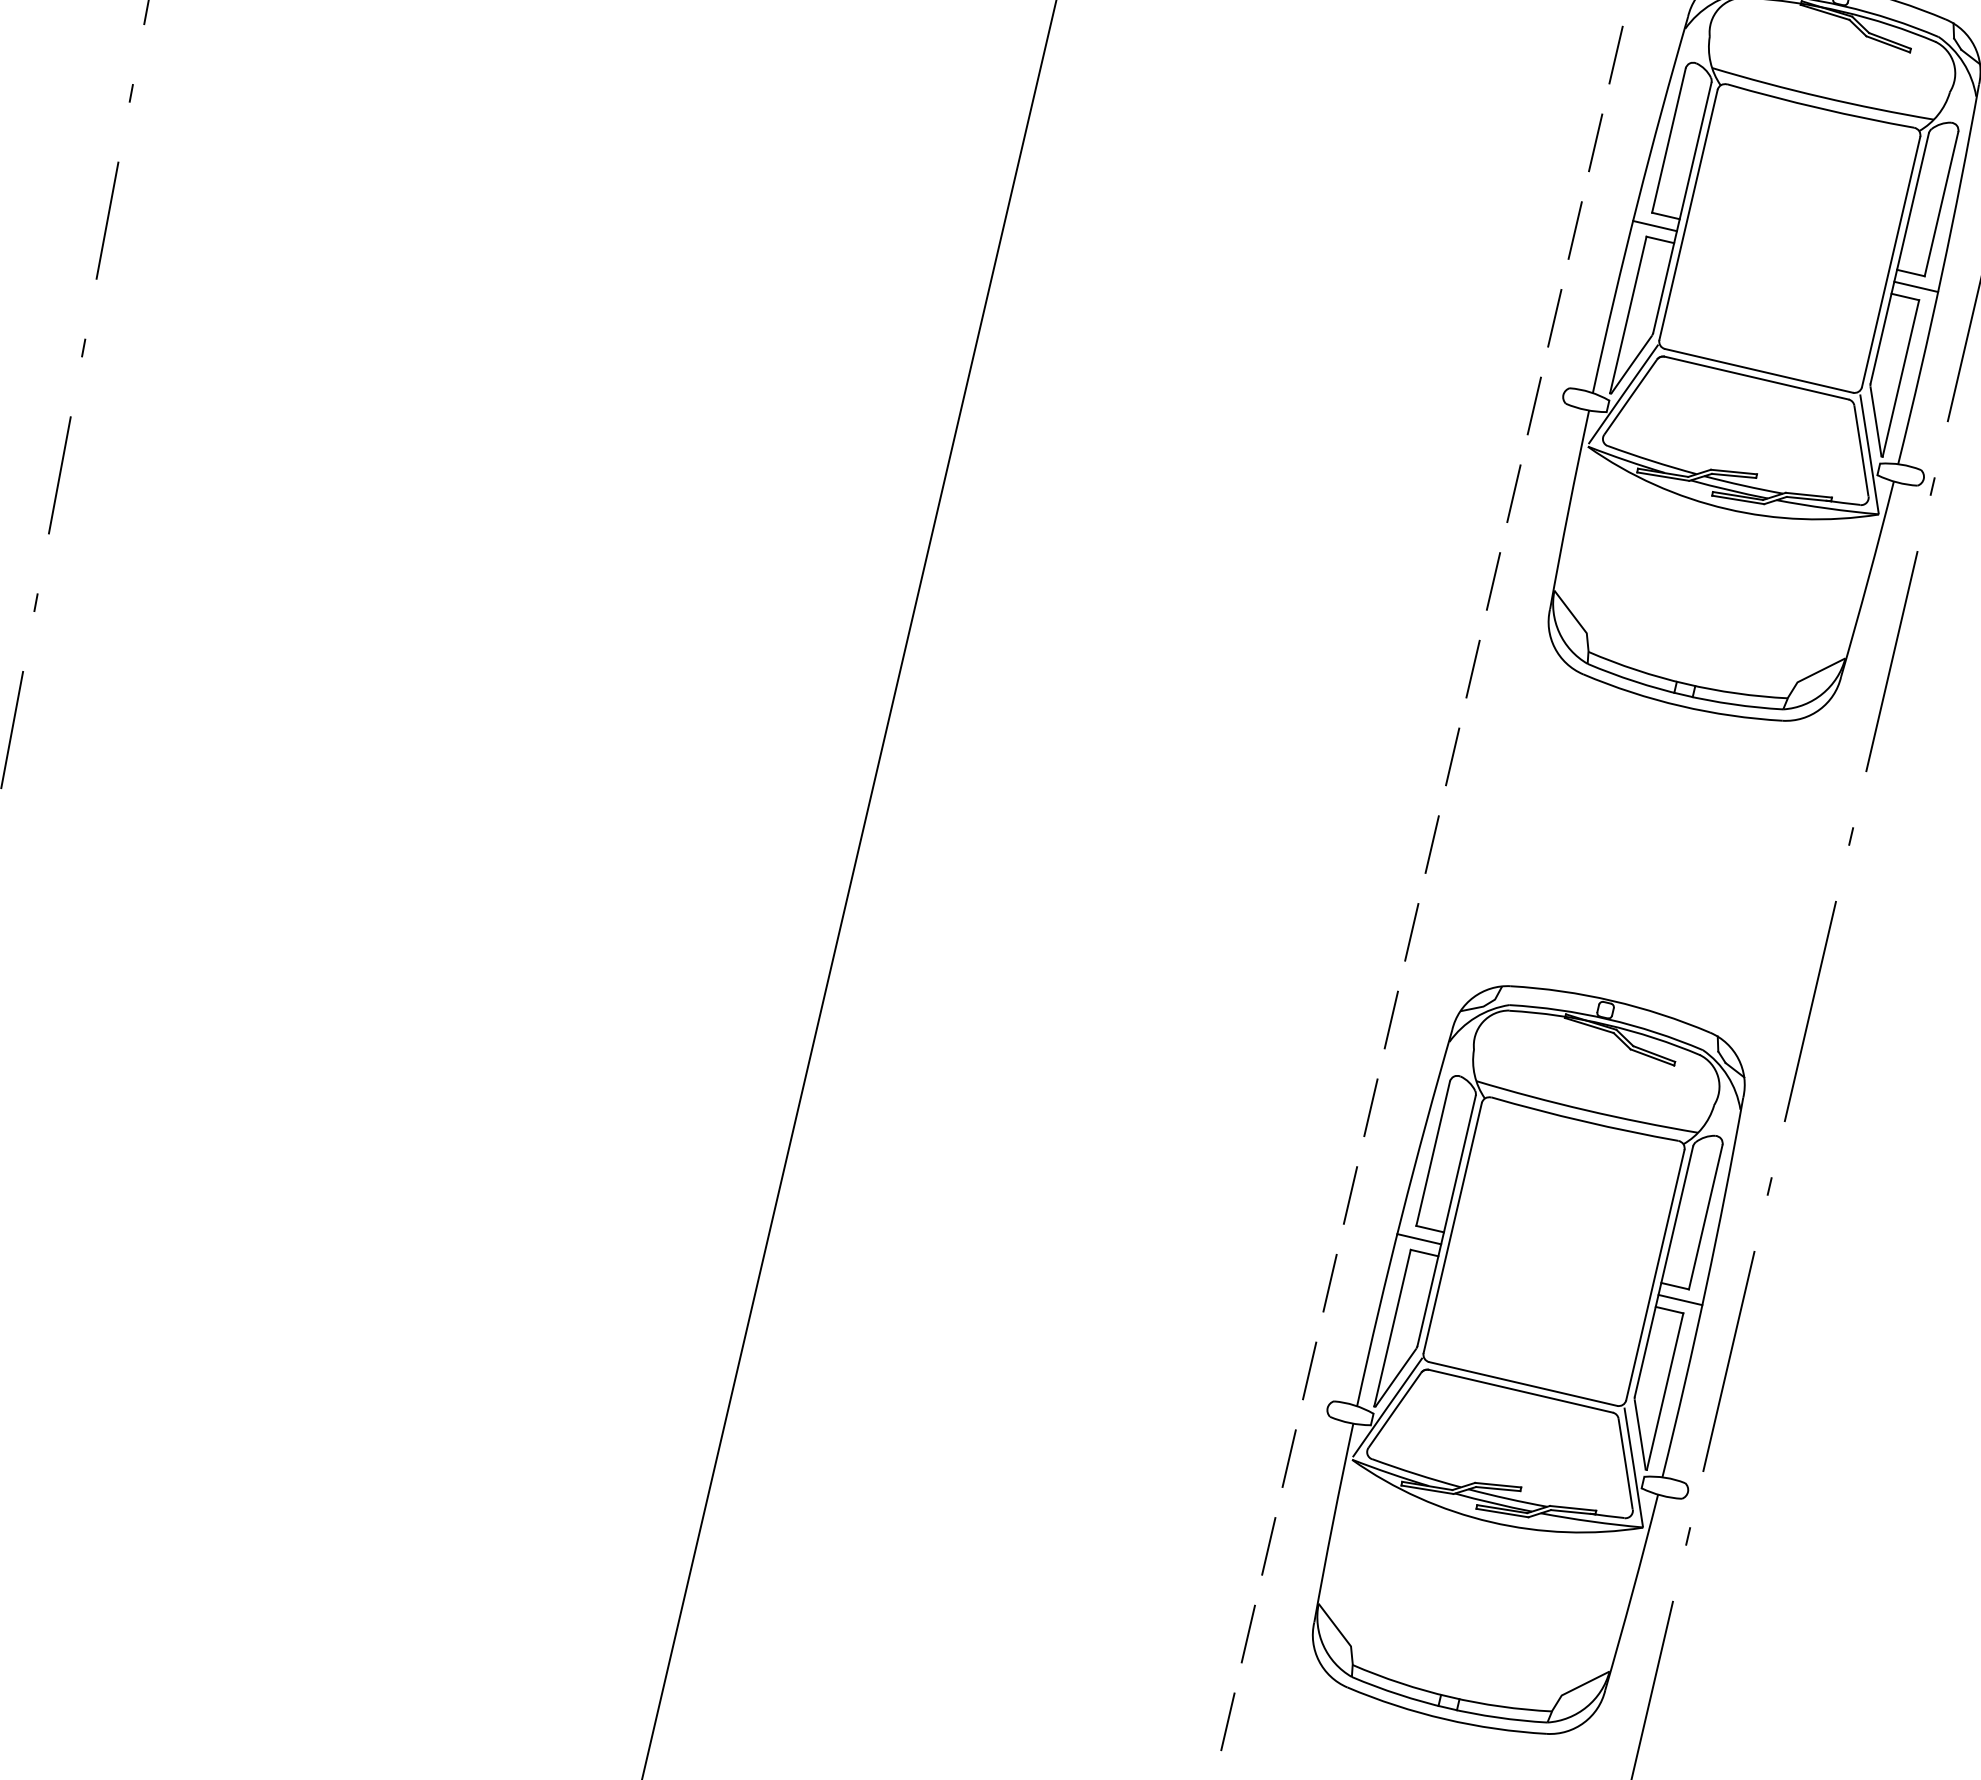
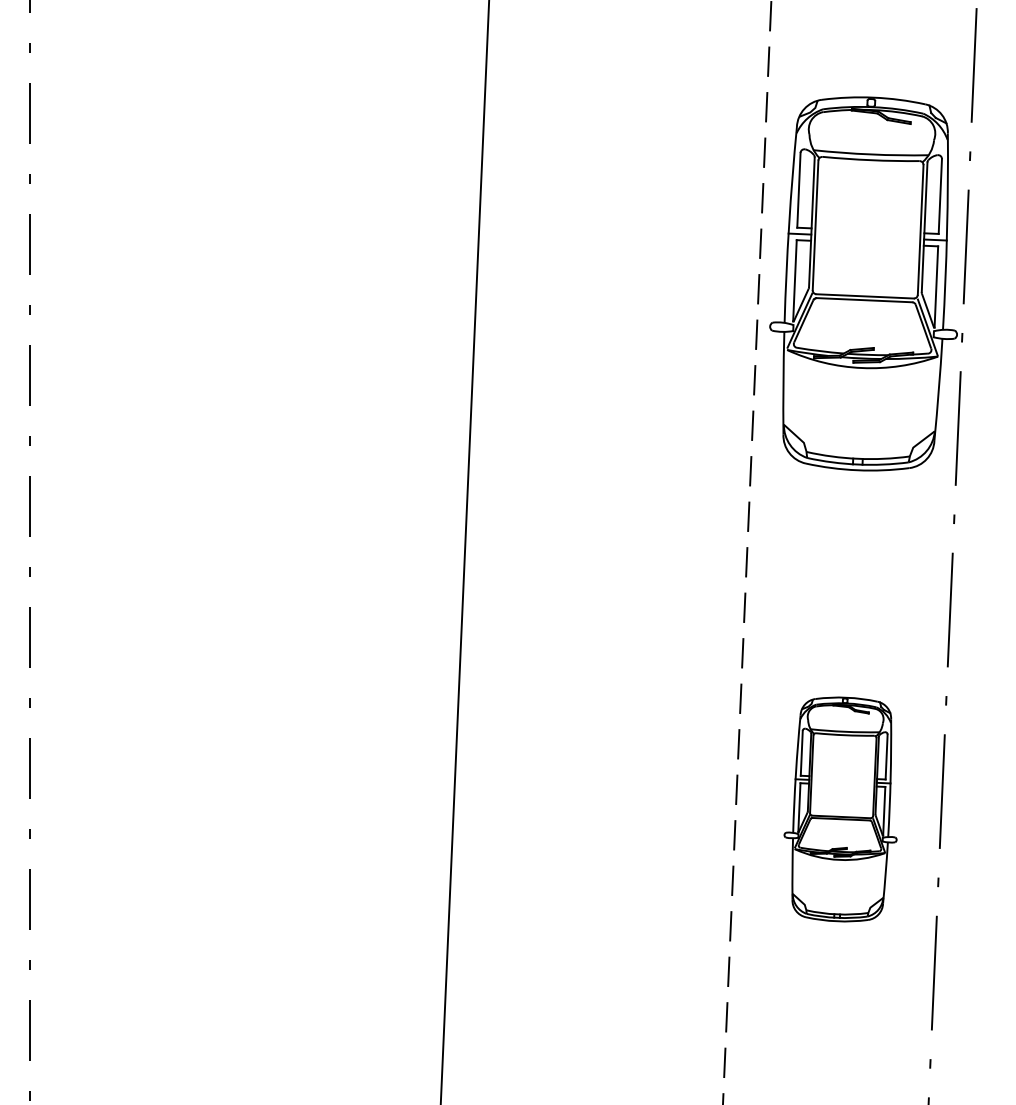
part: (1524, 1359) -> (840, 809), size x0.6

